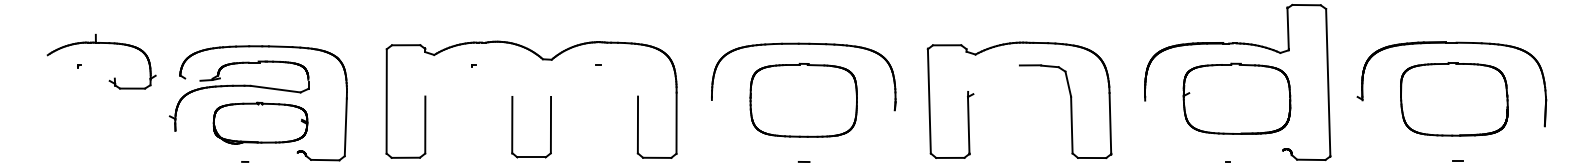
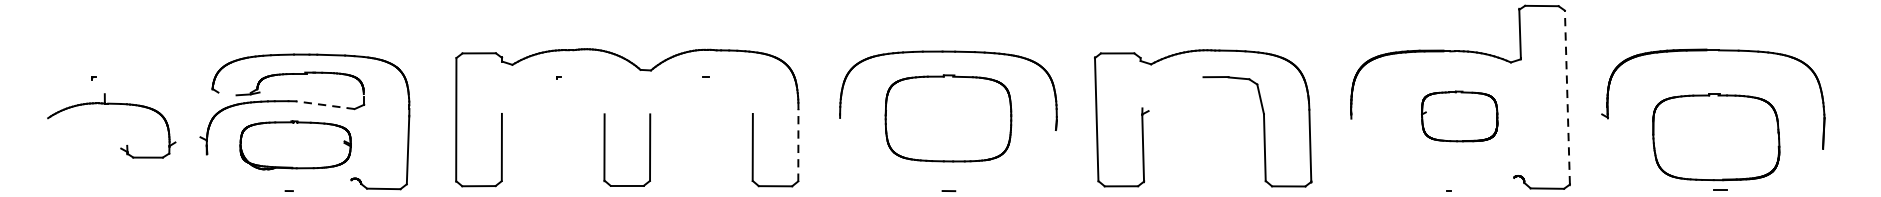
part: (101, 43) -> (111, 104), moved
line: (1328, 82) -> (1567, 97), solid -> dashed
line: (275, 89) -> (325, 105), solid -> dashed
part: (1236, 98) -> (1459, 116), size x0.6
part: (1454, 99) -> (1716, 137), moved
part: (260, 122) -> (295, 144), moved
line: (676, 123) -> (798, 145), solid -> dashed

